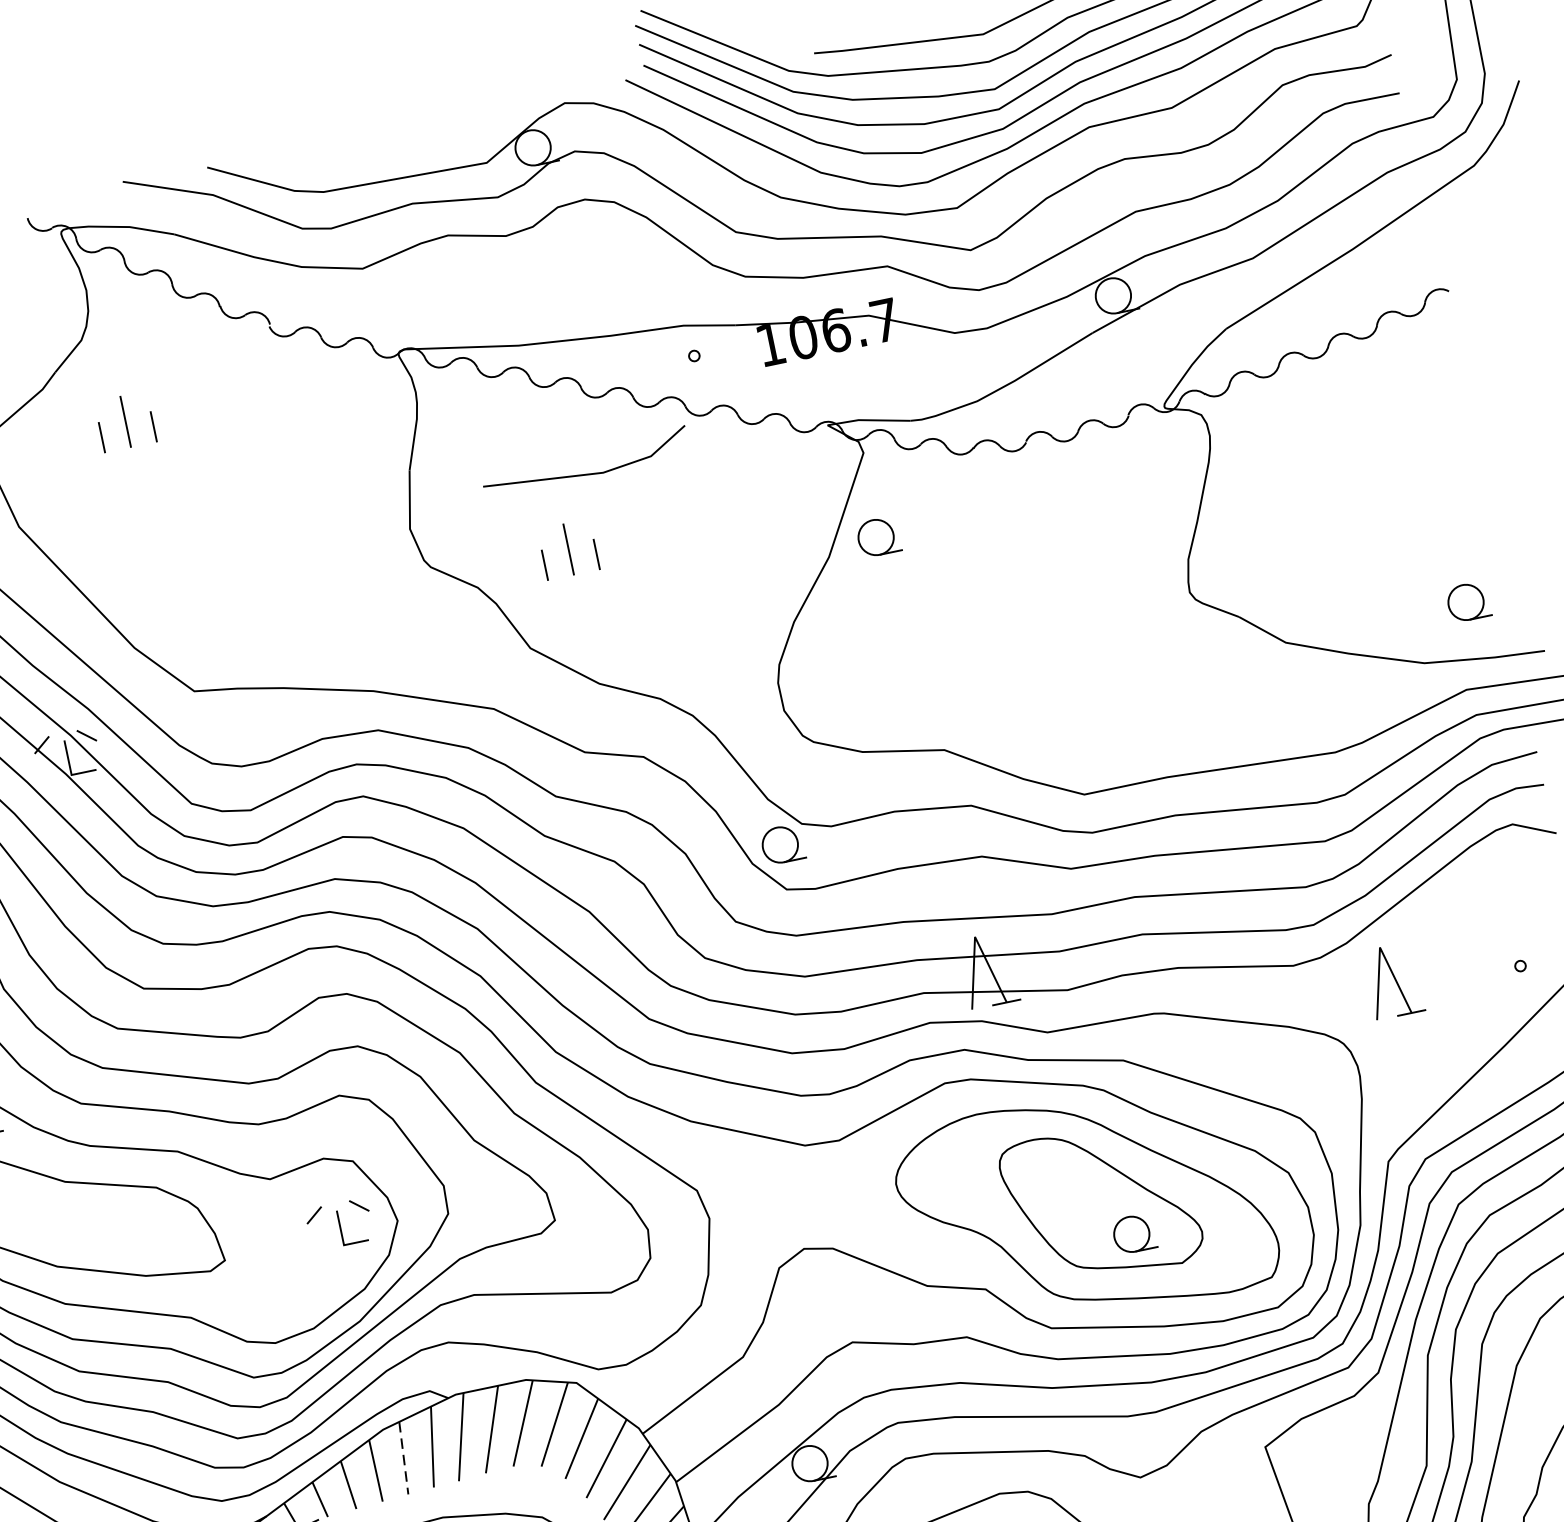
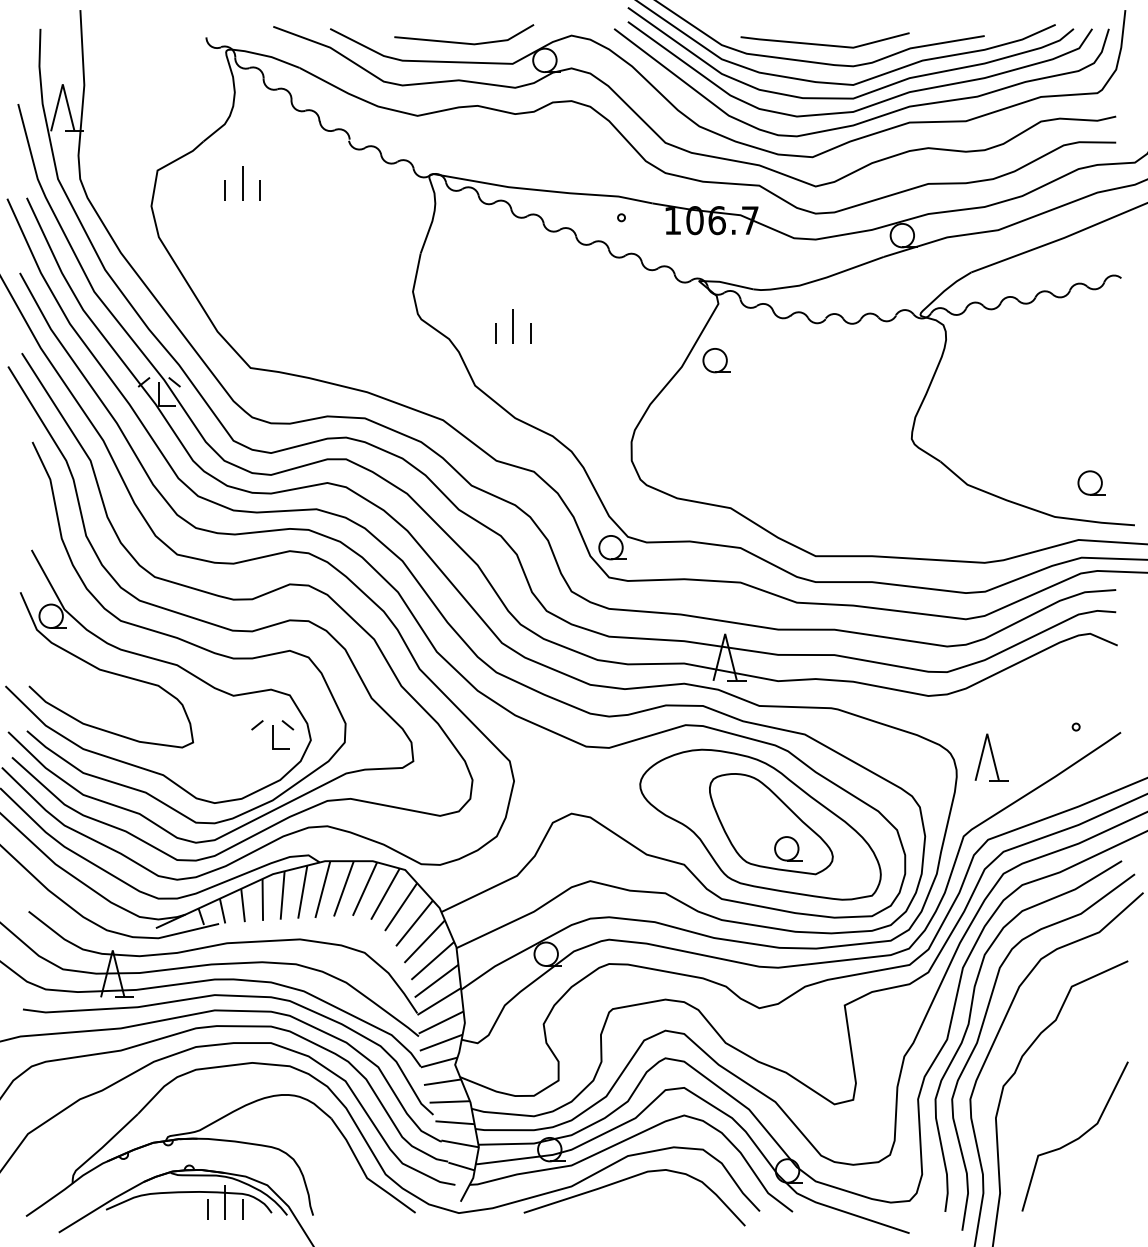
line: (588, 473) -> (464, 42), moved
part: (1393, 980) -> (991, 757), moved
line: (403, 1459) -> (282, 896), dashed -> solid

